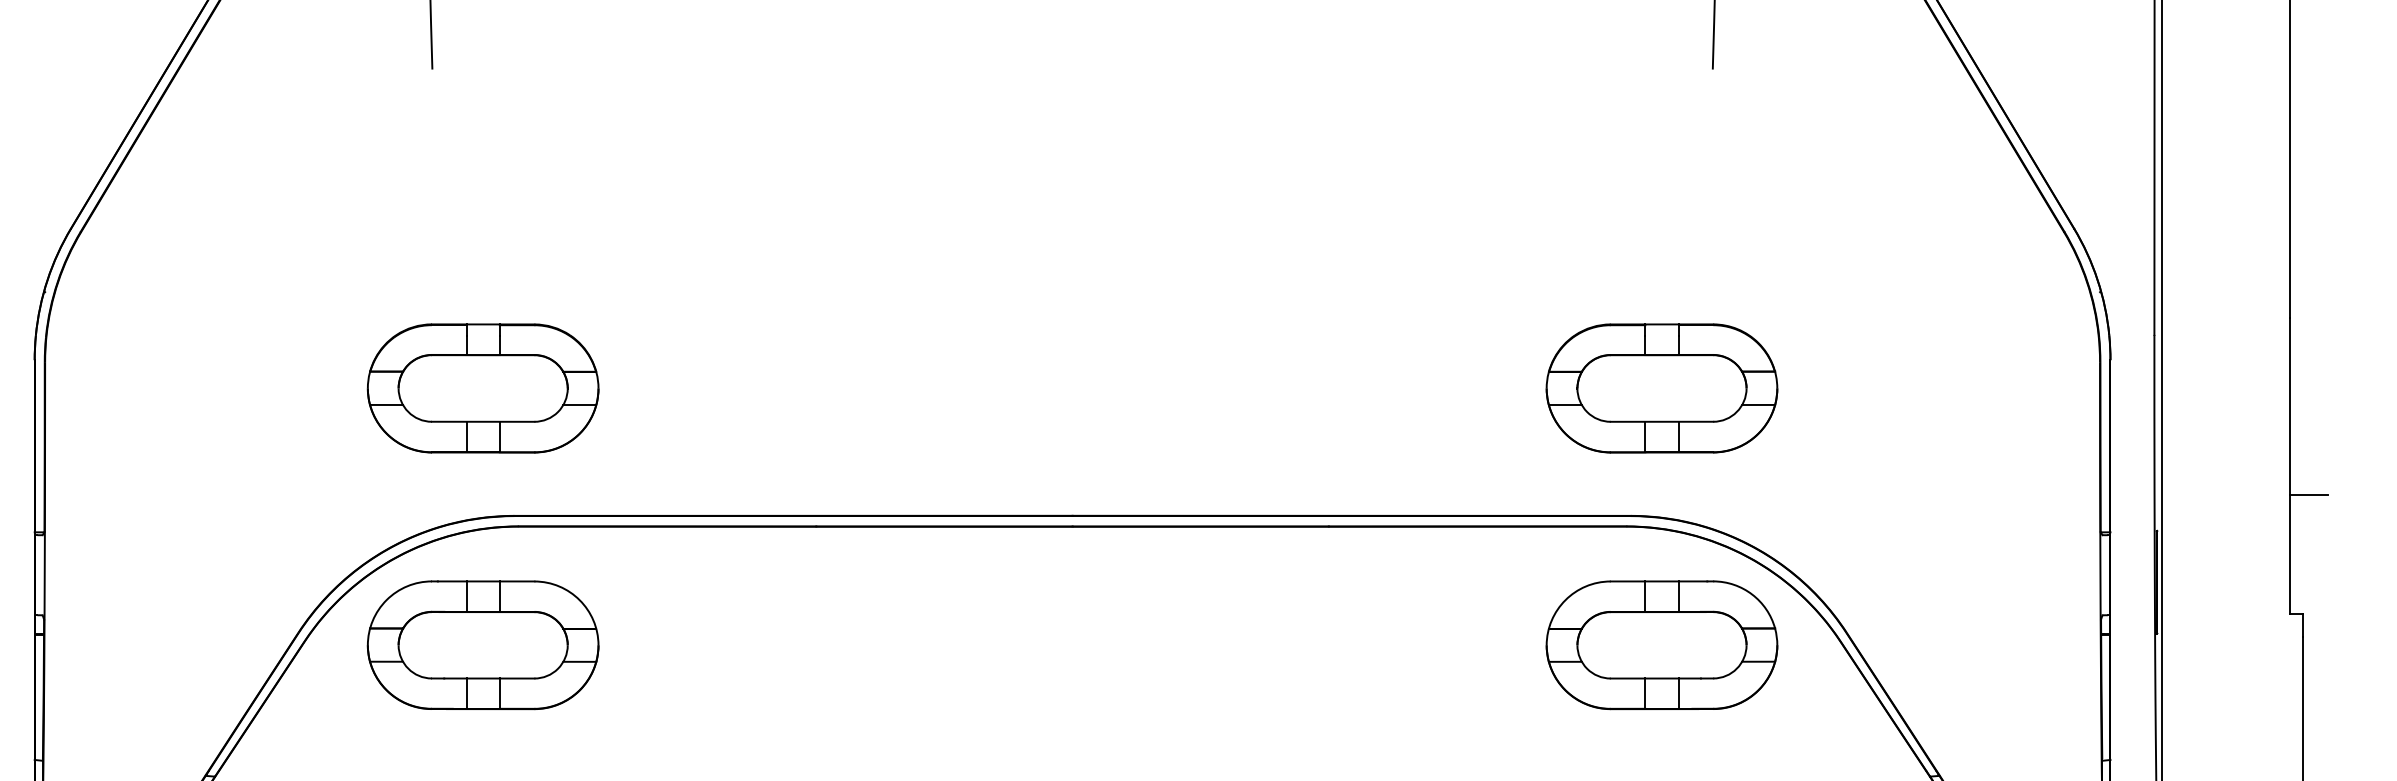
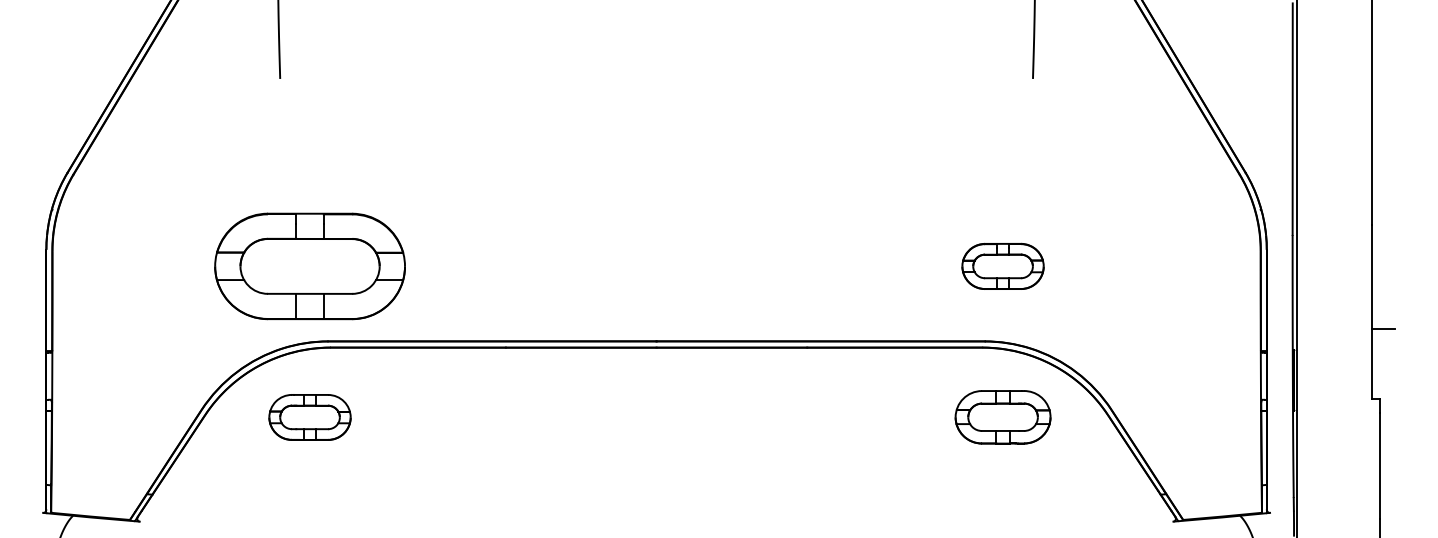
part: (482, 388) -> (309, 266), size x1.4
part: (1660, 388) -> (1002, 266), size x0.6
part: (1660, 643) -> (1002, 416), size x0.7
part: (482, 645) -> (309, 417), size x0.6

